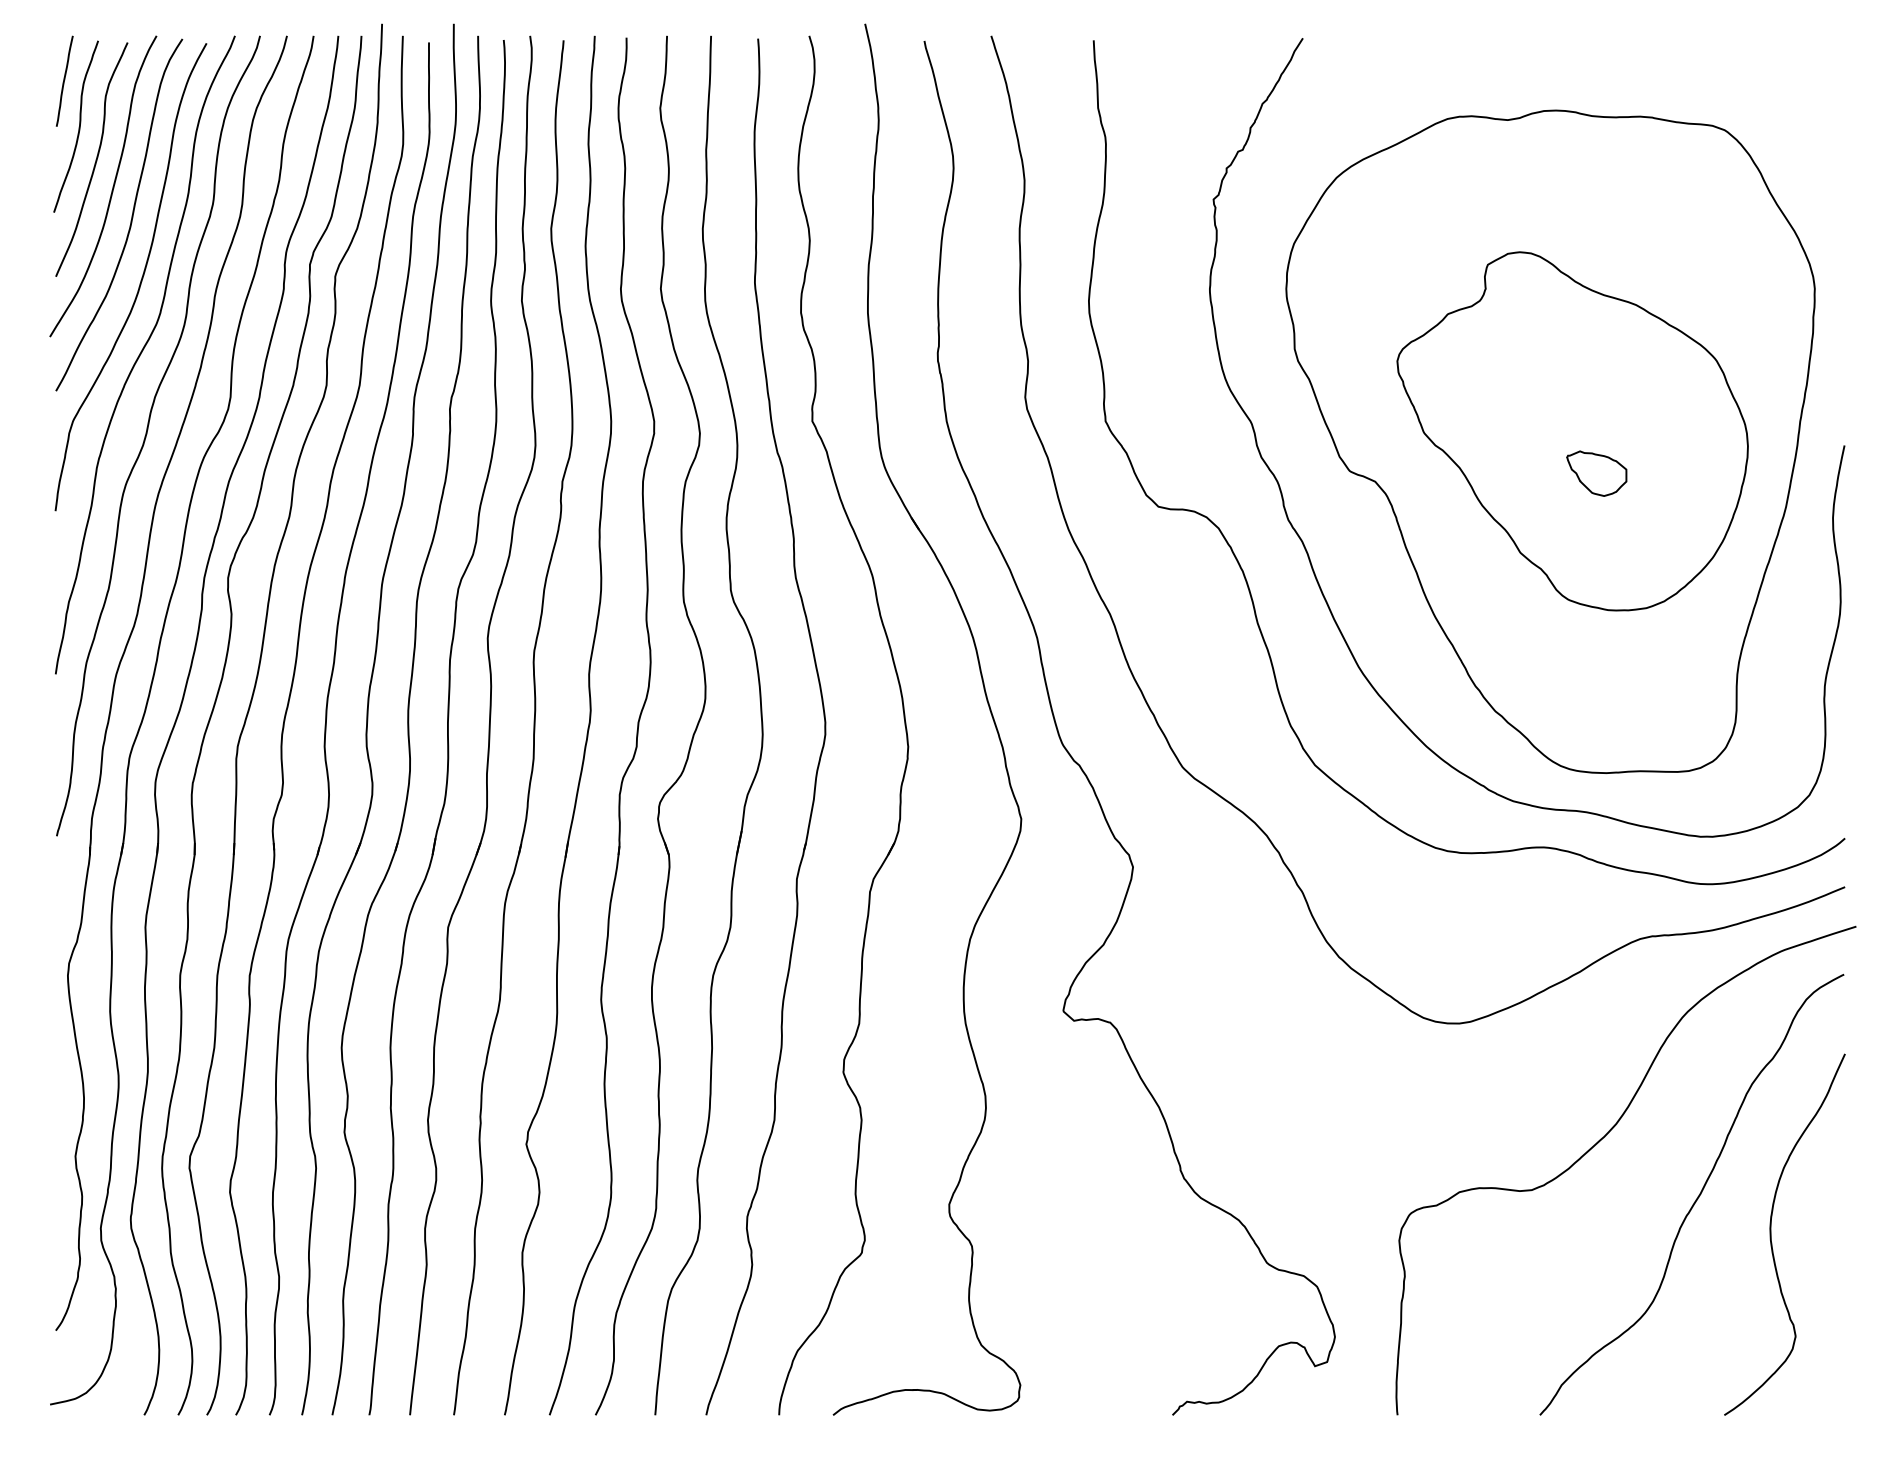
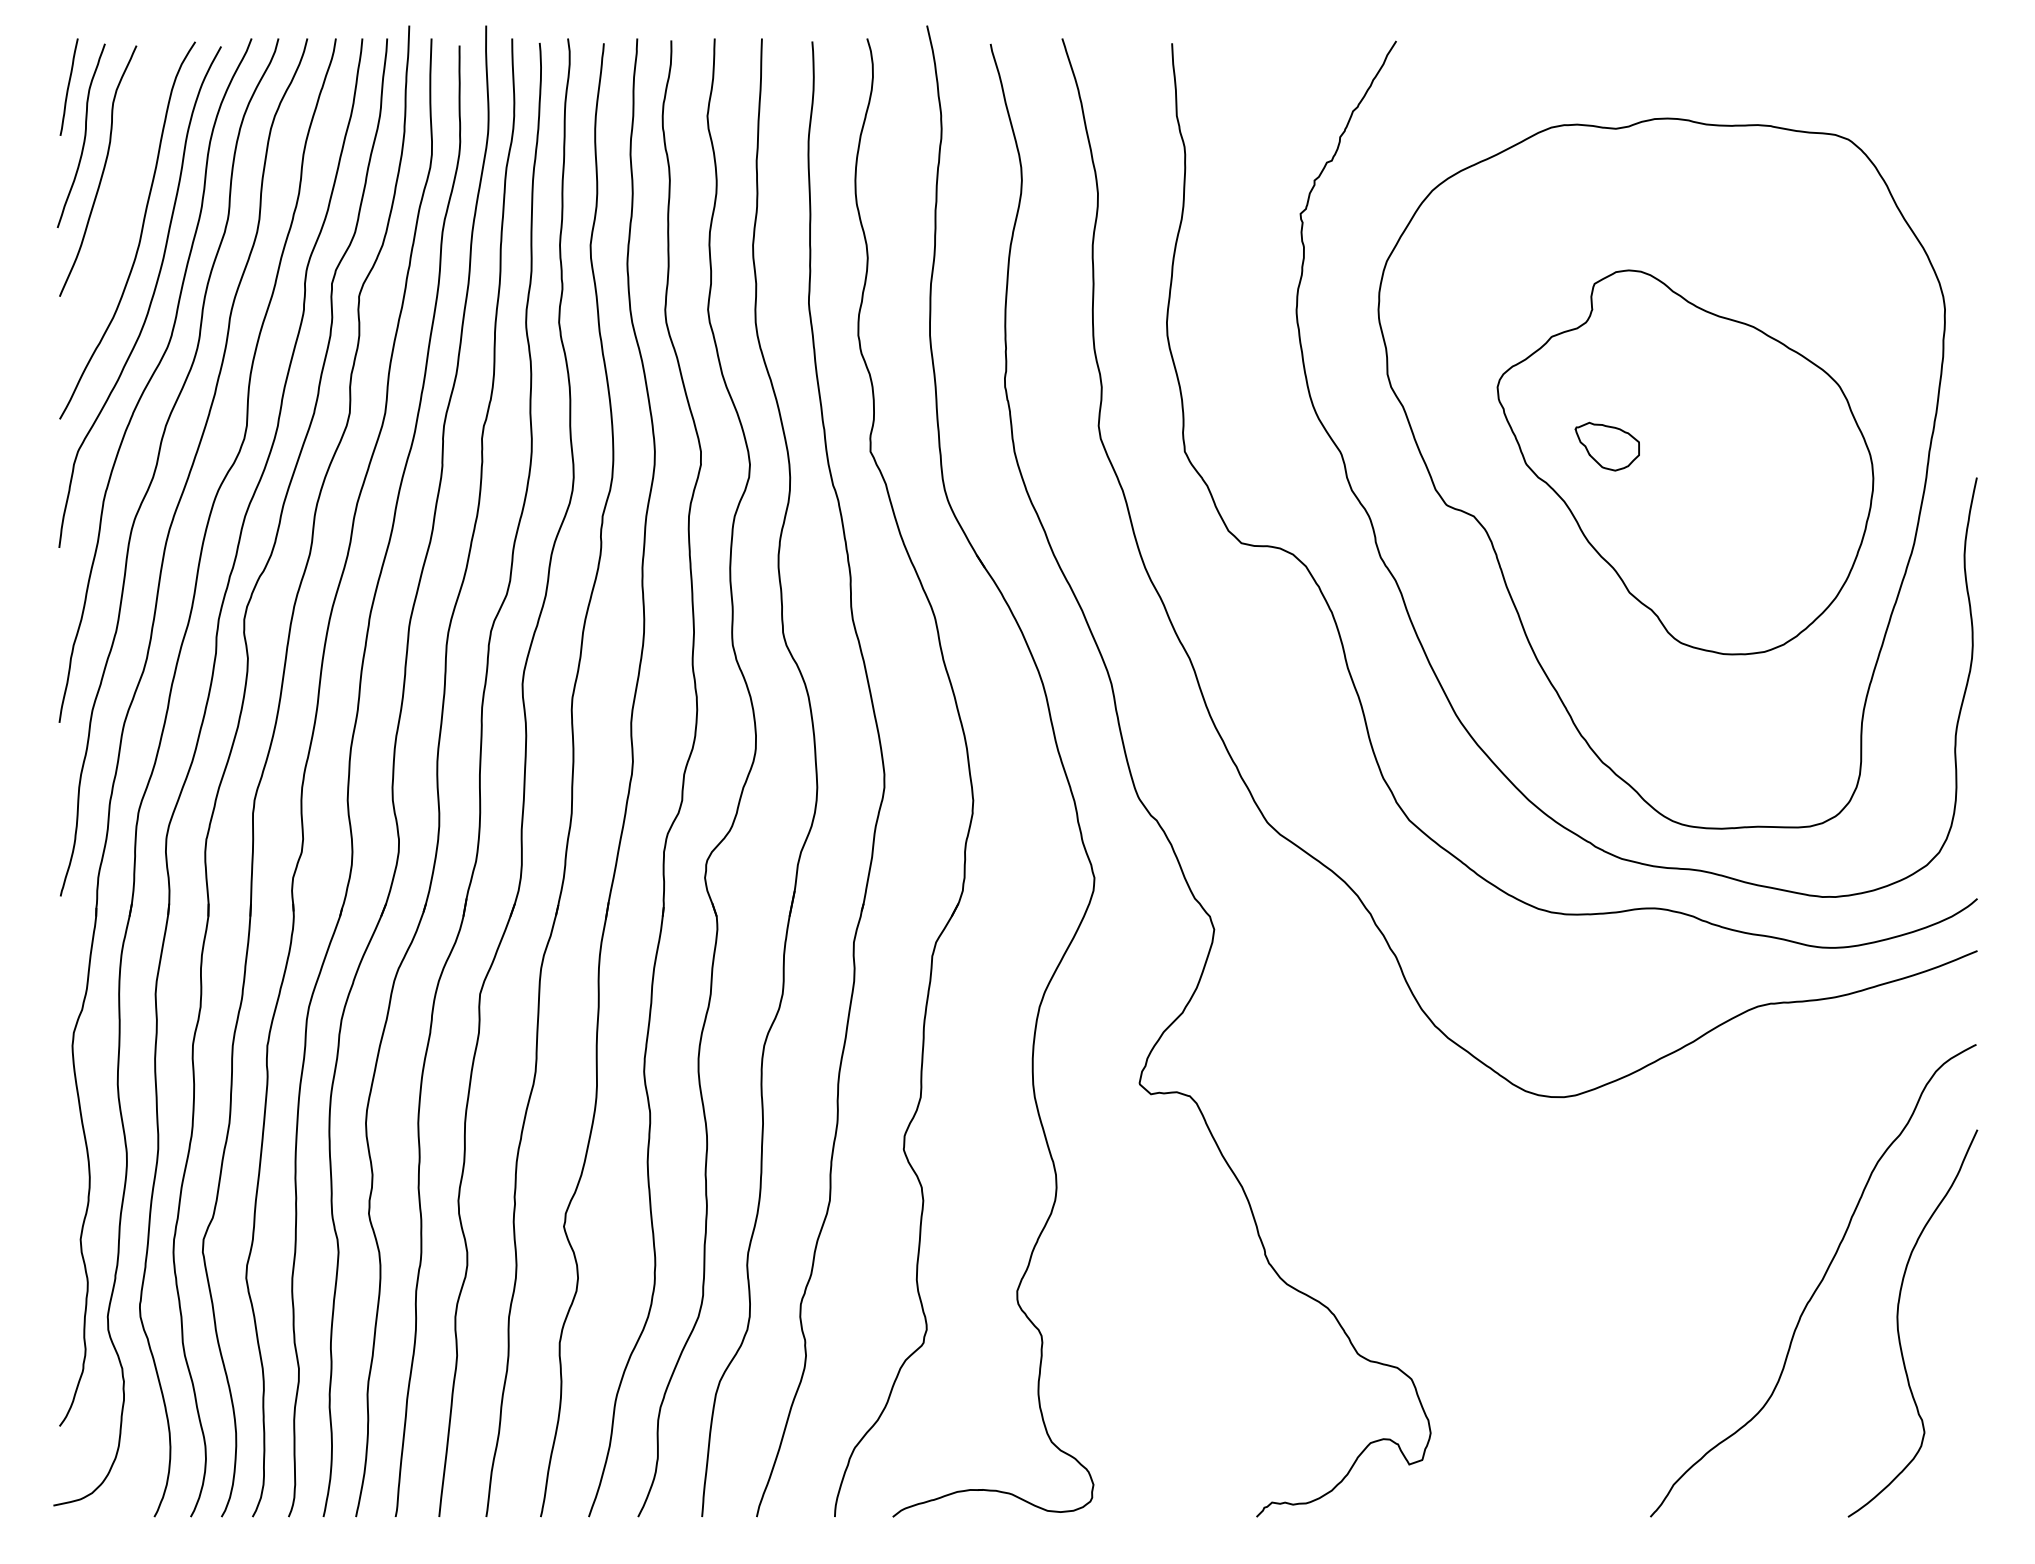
curve: (111, 190) -> (119, 204), removed
part: (1596, 473) -> (1607, 446), moved
curve: (1598, 1143) -> (1713, 1225), removed

